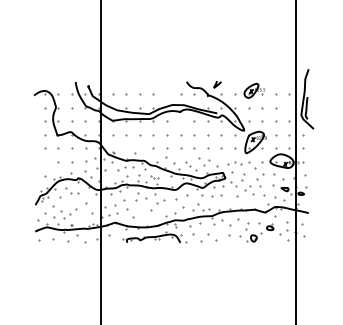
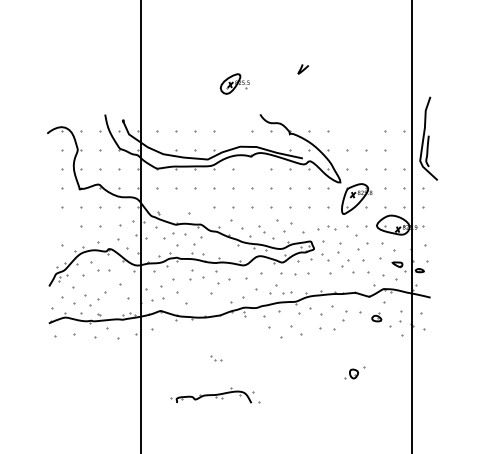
curve: (217, 84) -> (303, 69), moved
part: (254, 90) -> (234, 83), moved
part: (155, 177) -> (216, 358), moved
part: (154, 237) -> (215, 395), moved
part: (254, 237) -> (354, 372), moved

